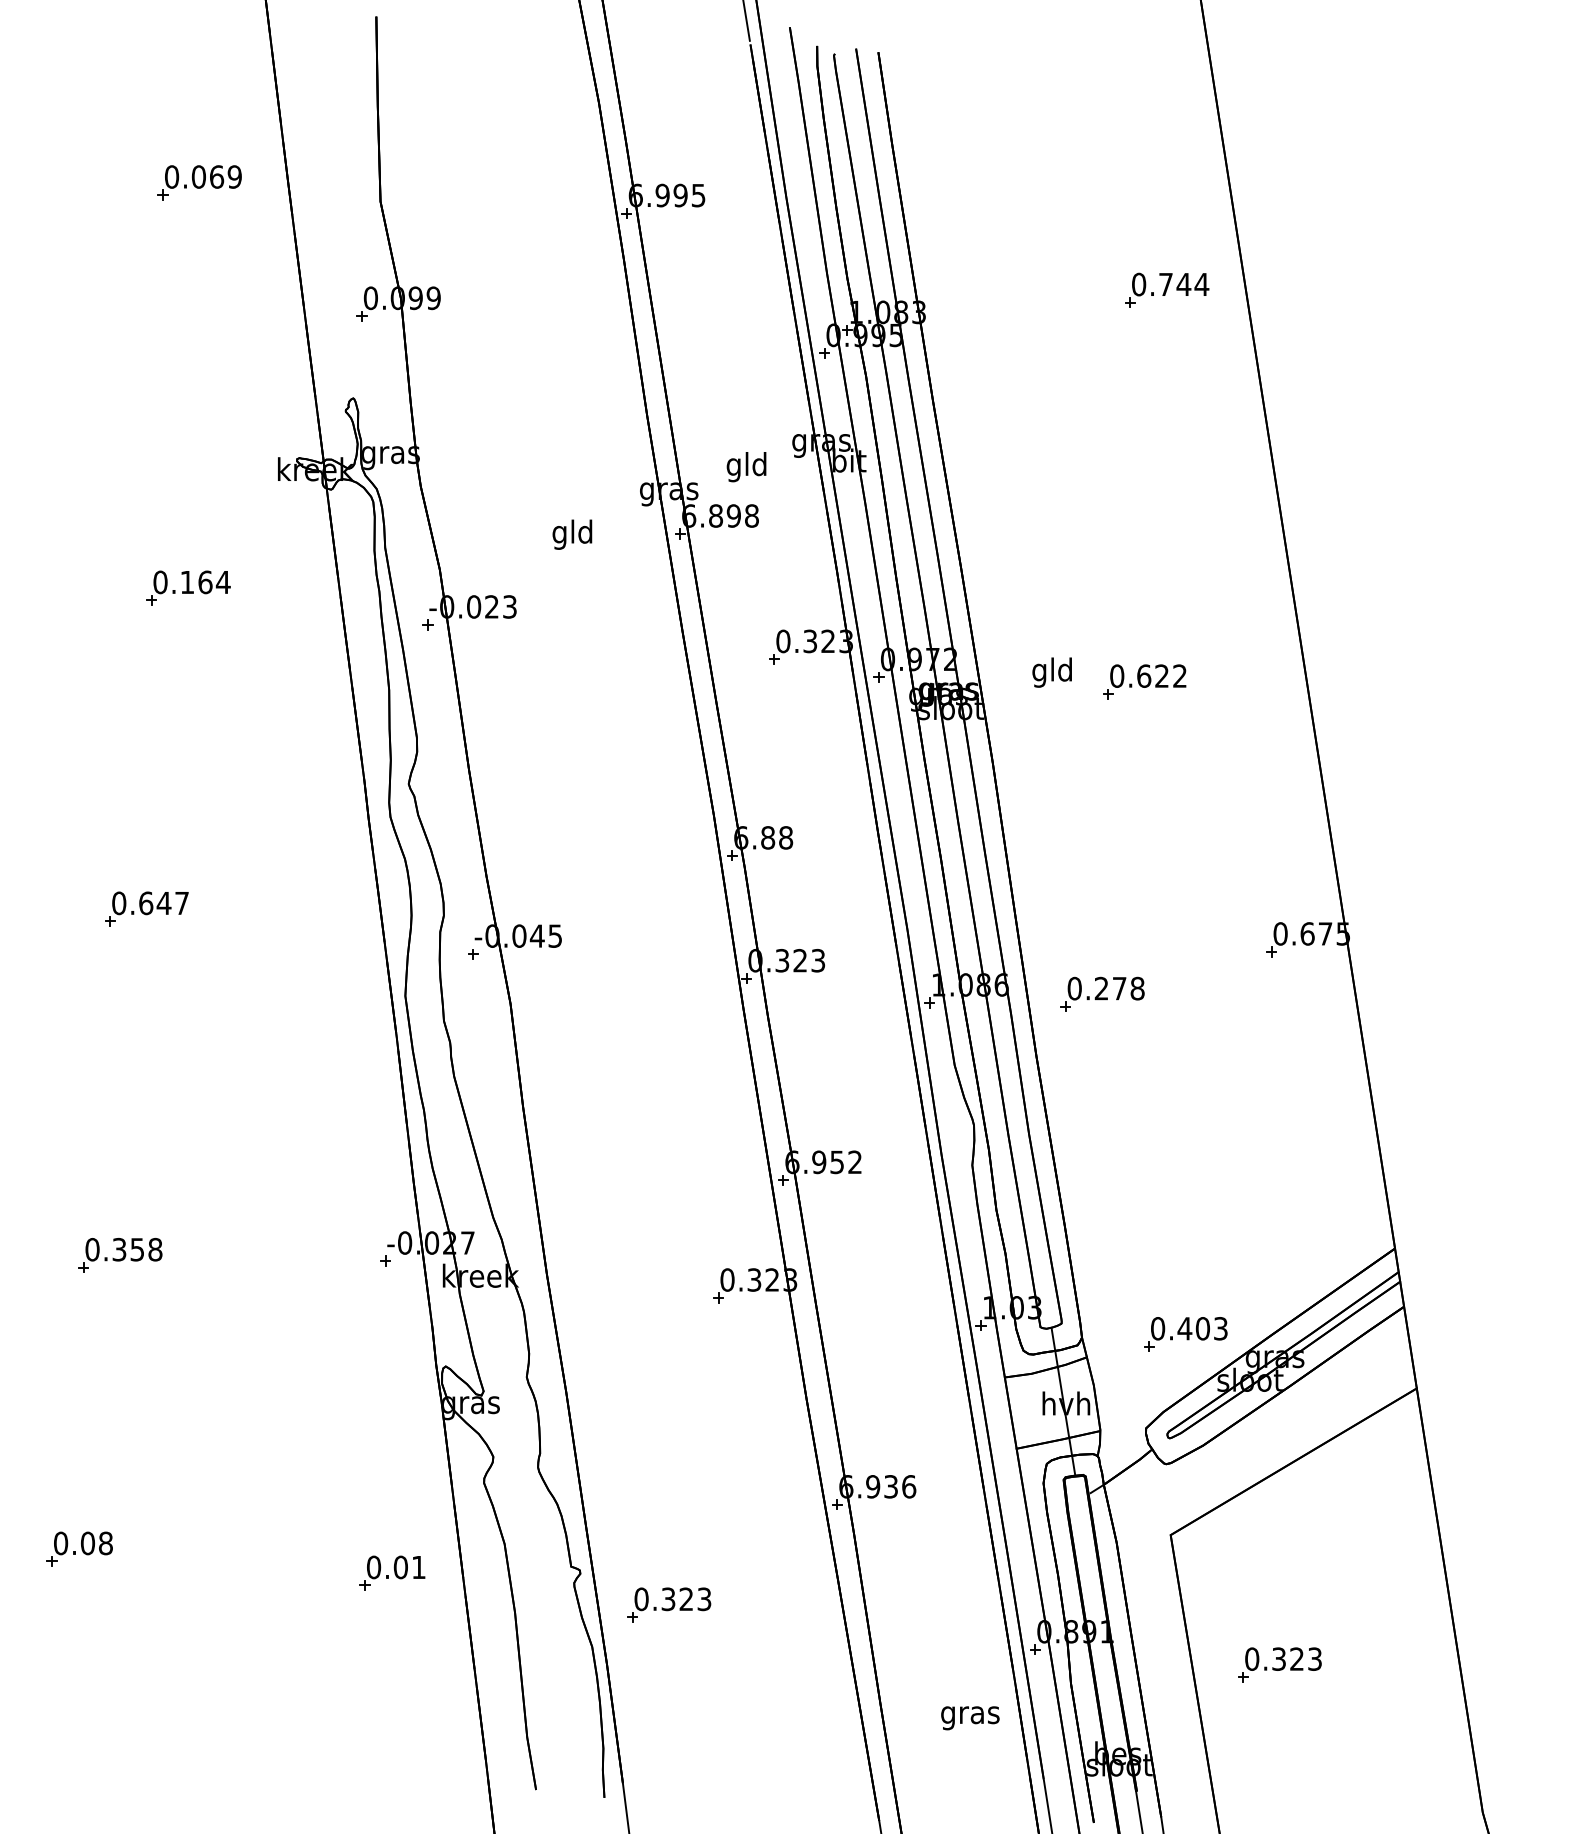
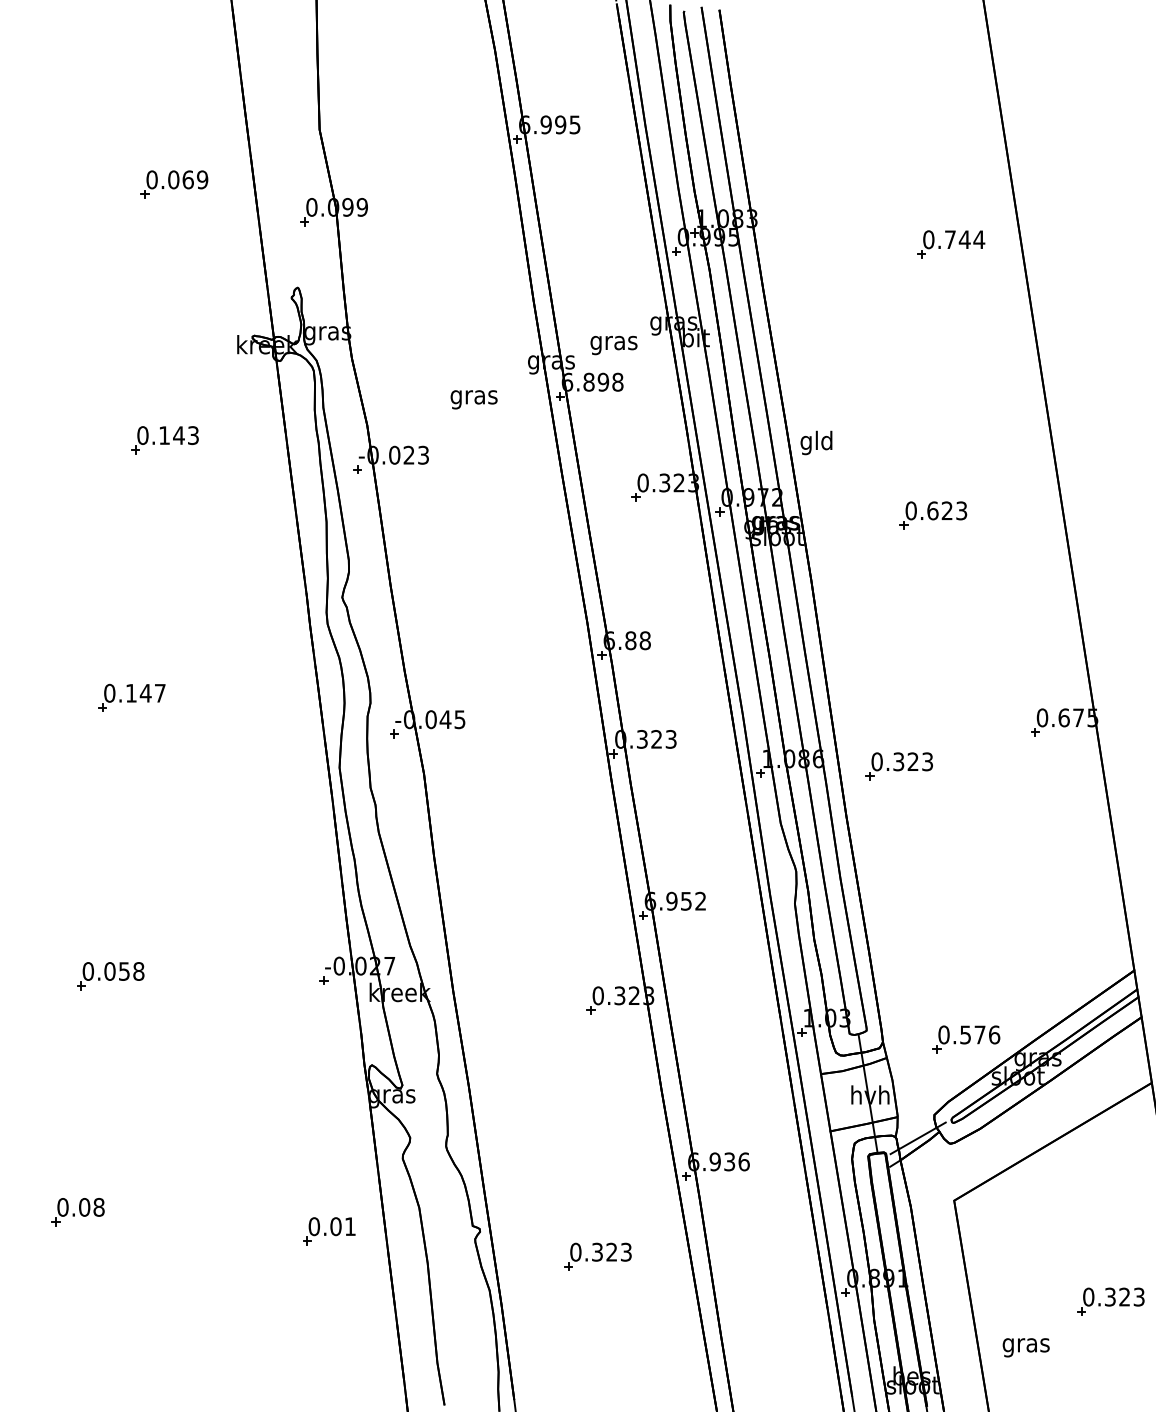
part: (199, 182) -> (174, 184), moved
part: (1167, 289) -> (951, 243), moved
text: (746, 467) -> (613, 343), gld -> gras
text: (572, 534) -> (473, 397), gld -> gras
text: (213, 582) -> (185, 435), 0.164 -> 0.143
text: (1051, 672) -> (815, 442), moved
text: (1179, 675) -> (961, 510), 0.622 -> 0.623
text: (146, 903) -> (131, 693), 0.647 -> 0.147
text: (1119, 988) -> (913, 761), 0.278 -> 0.323
text: (119, 1249) -> (109, 971), 0.358 -> 0.058
text: (1202, 1328) -> (979, 1034), 0.403 -> 0.576
line: (1125, 1457) -> (917, 1138), added
part: (669, 1604) -> (598, 1256), moved
part: (1279, 1664) -> (1110, 1301), moved
text: (970, 1718) -> (1026, 1347), moved

